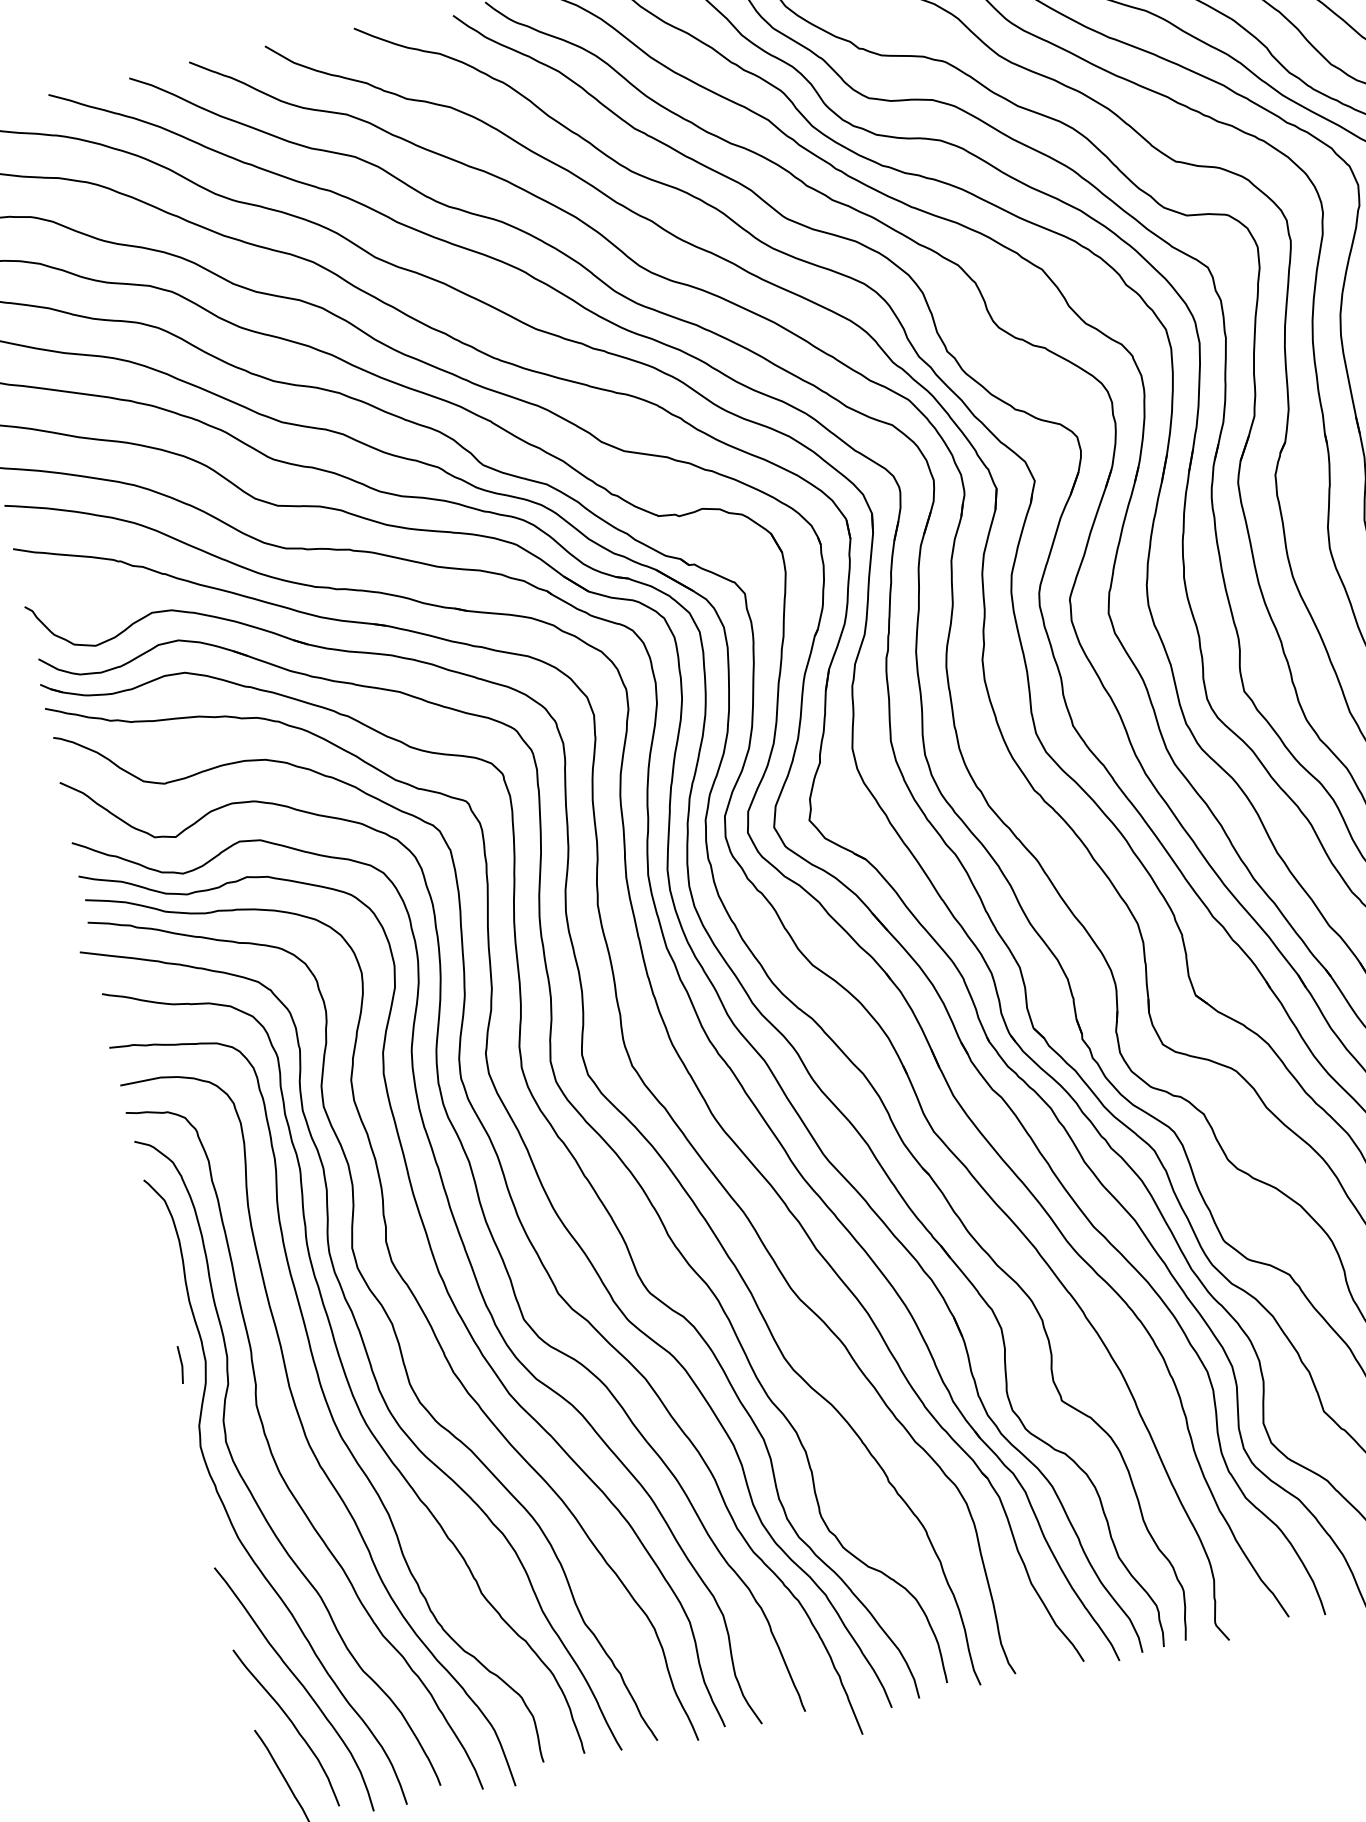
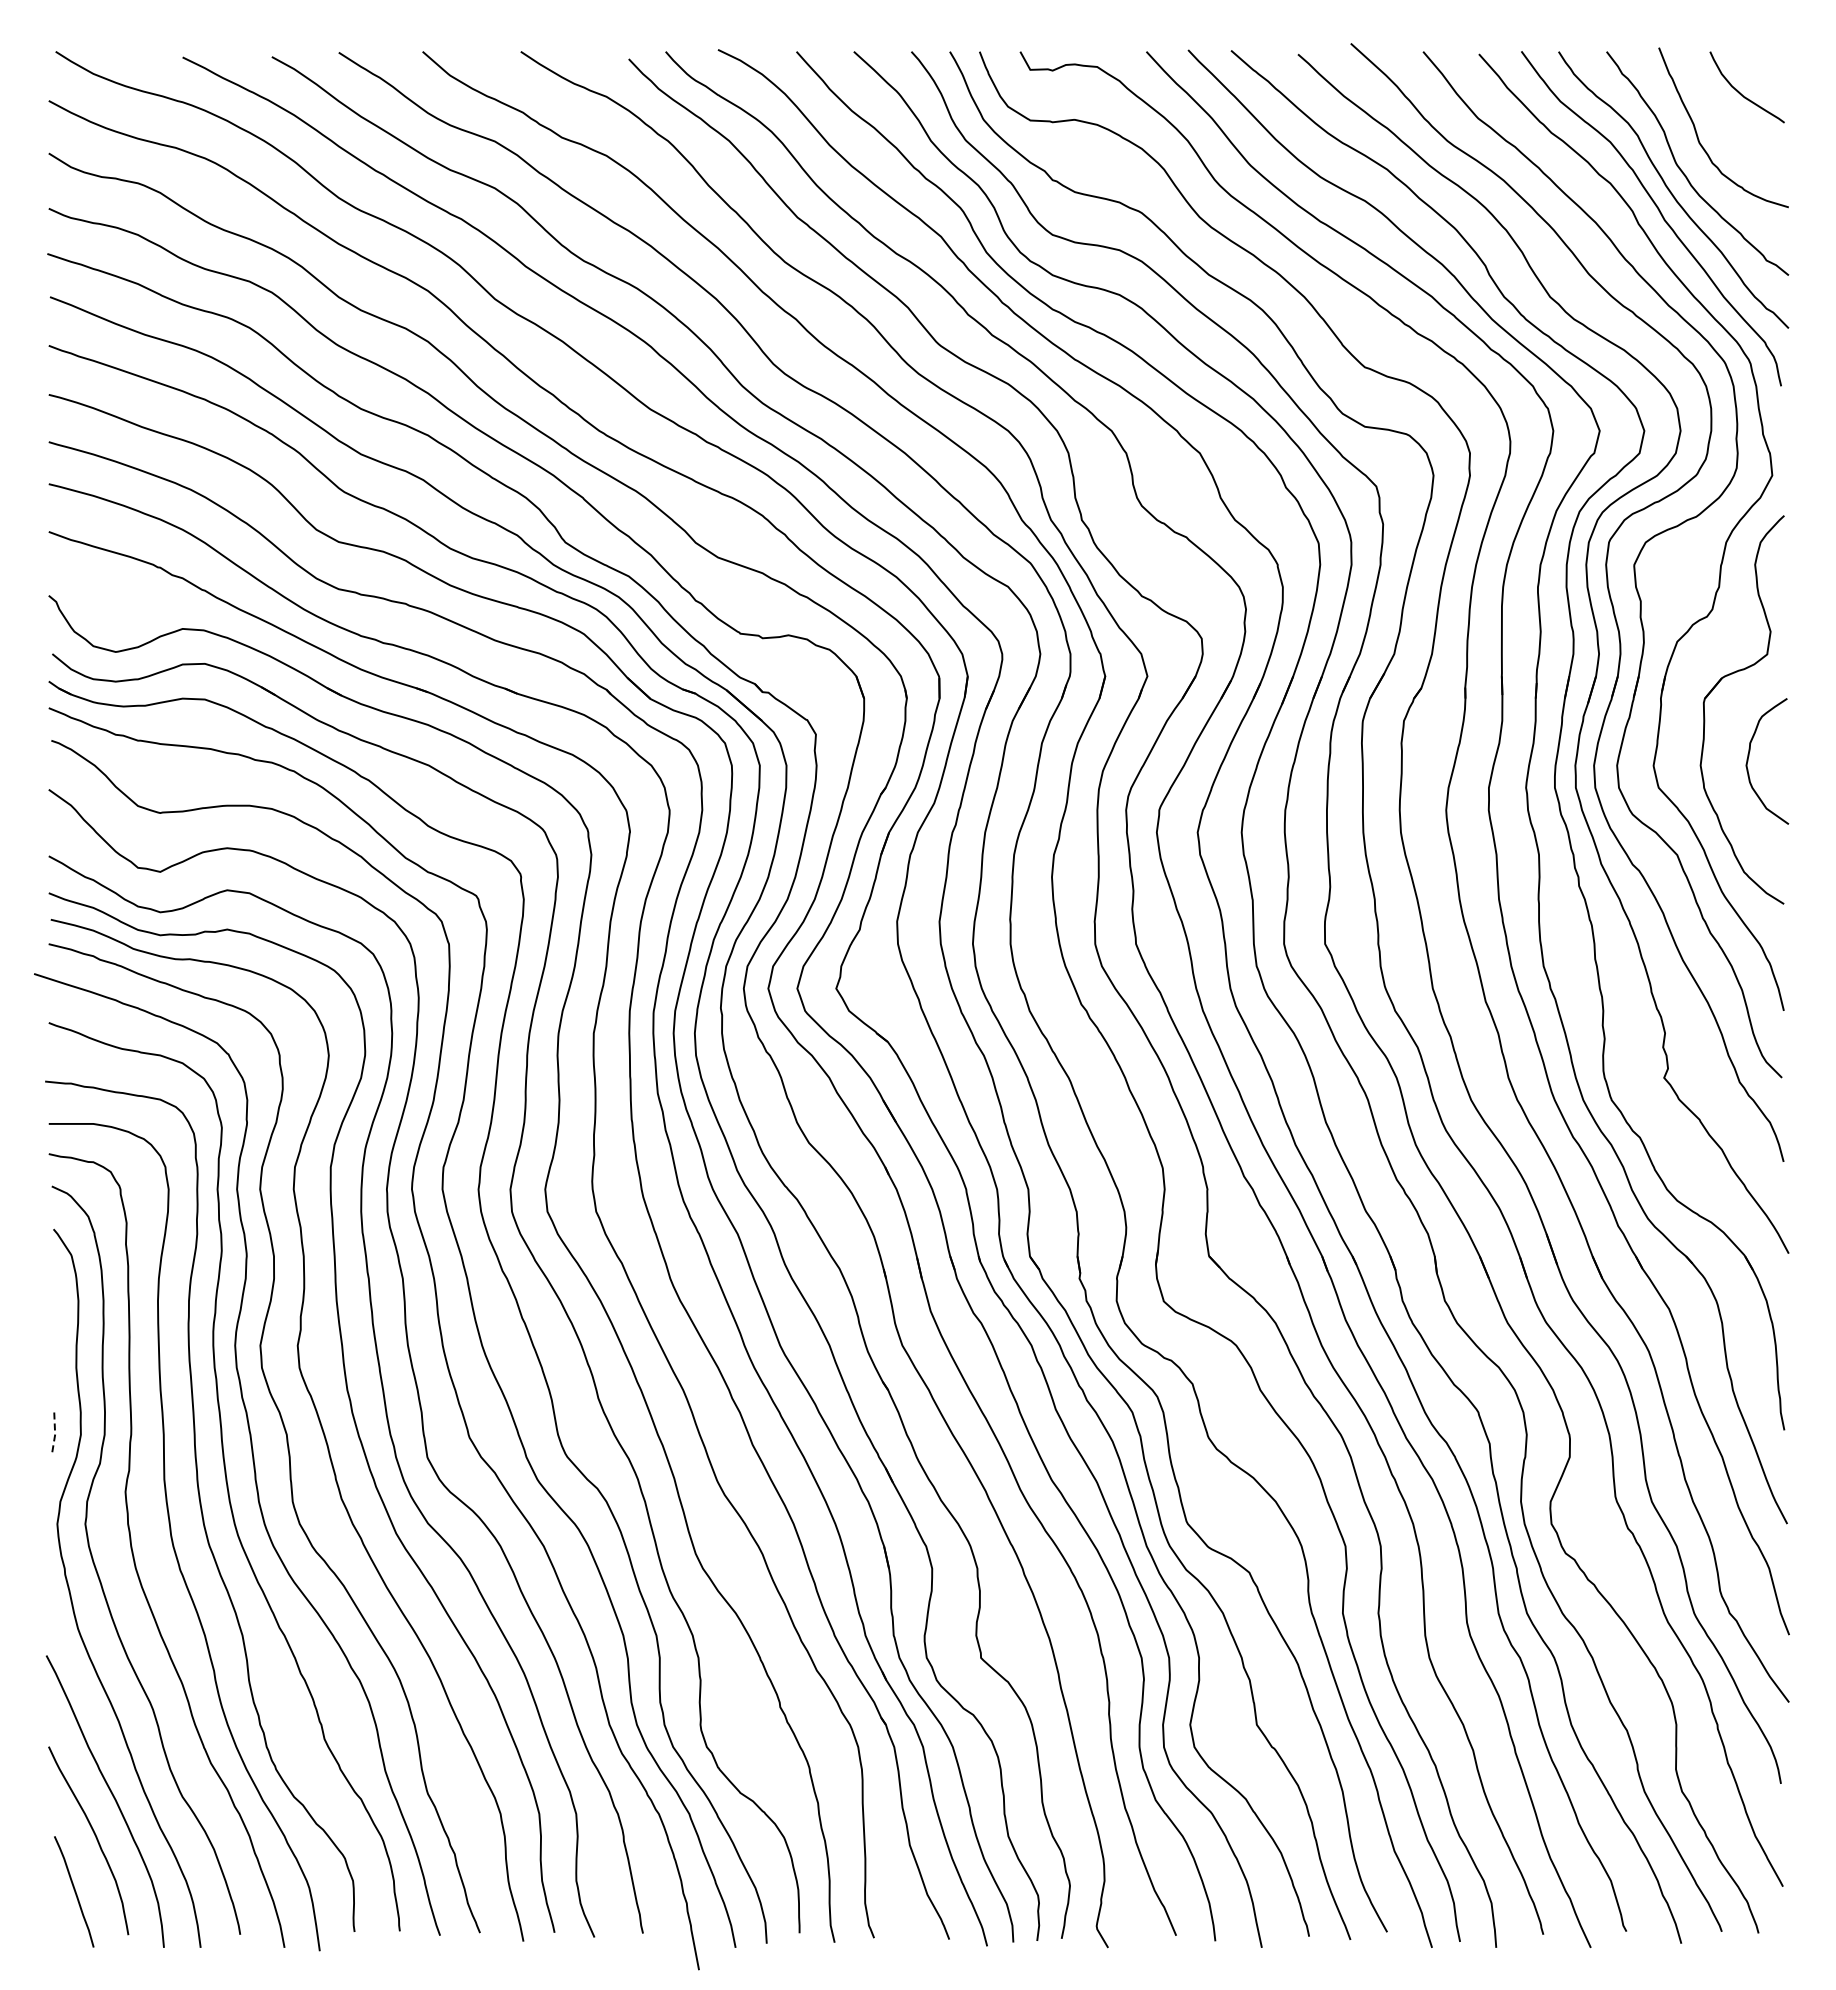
line: (182, 1364) -> (55, 1433), solid -> dashed

